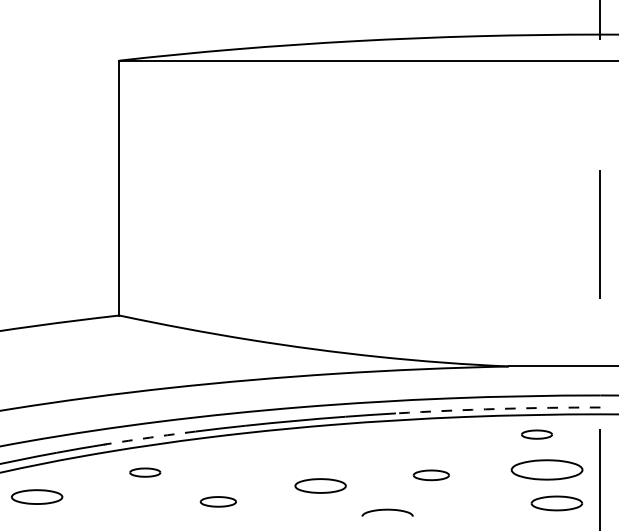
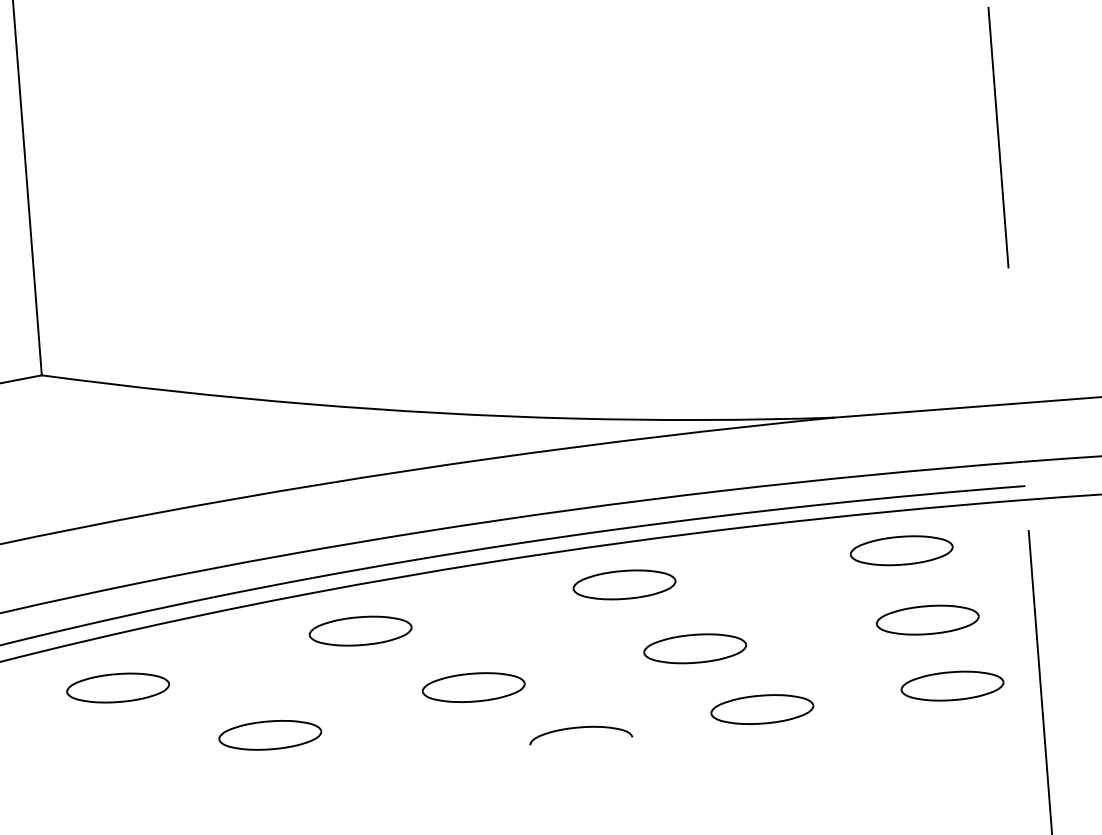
arc: (498, 408) -> (820, 503), dashed -> solid
part: (536, 434) -> (900, 550), size x1.67
arc: (150, 437) -> (123, 616), dashed -> solid
part: (398, 440) -> (623, 583), added
part: (266, 453) -> (359, 630), added
part: (547, 469) -> (928, 619), size x0.71
part: (145, 472) -> (118, 687), size x1.67
part: (431, 475) -> (695, 649), size x1.43
part: (218, 501) -> (270, 734), size x1.43
part: (462, 507) -> (762, 708), added
curve: (387, 510) -> (580, 729), moved

